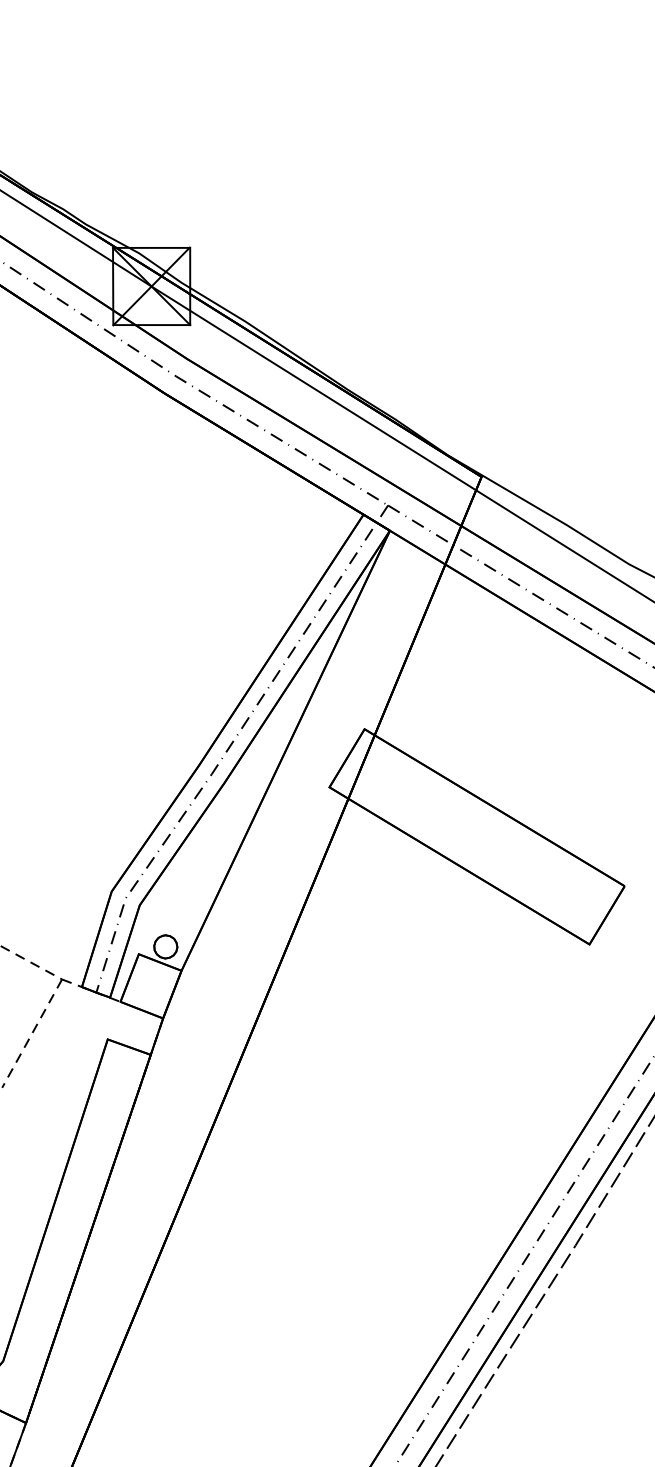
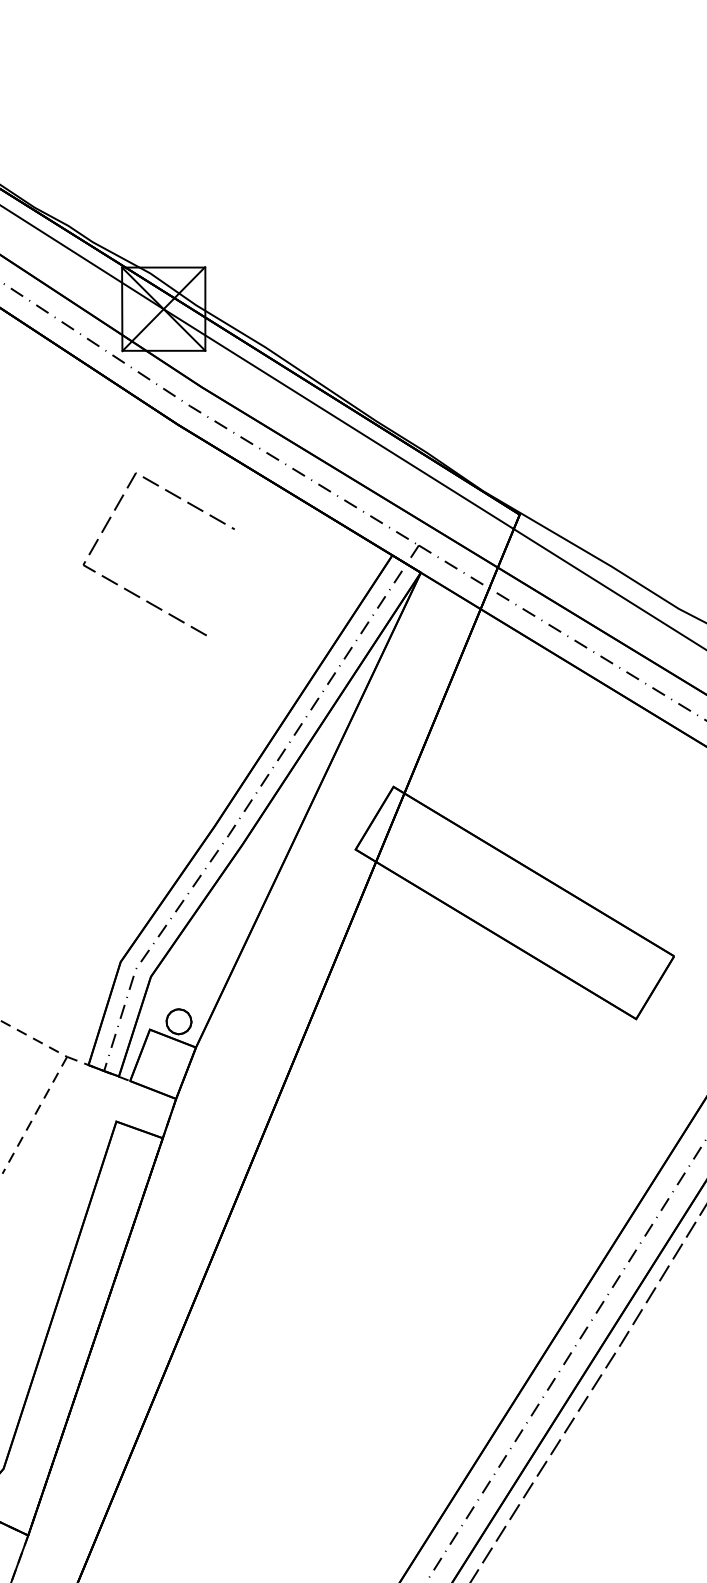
line: (125, 549) -> (135, 593), added

